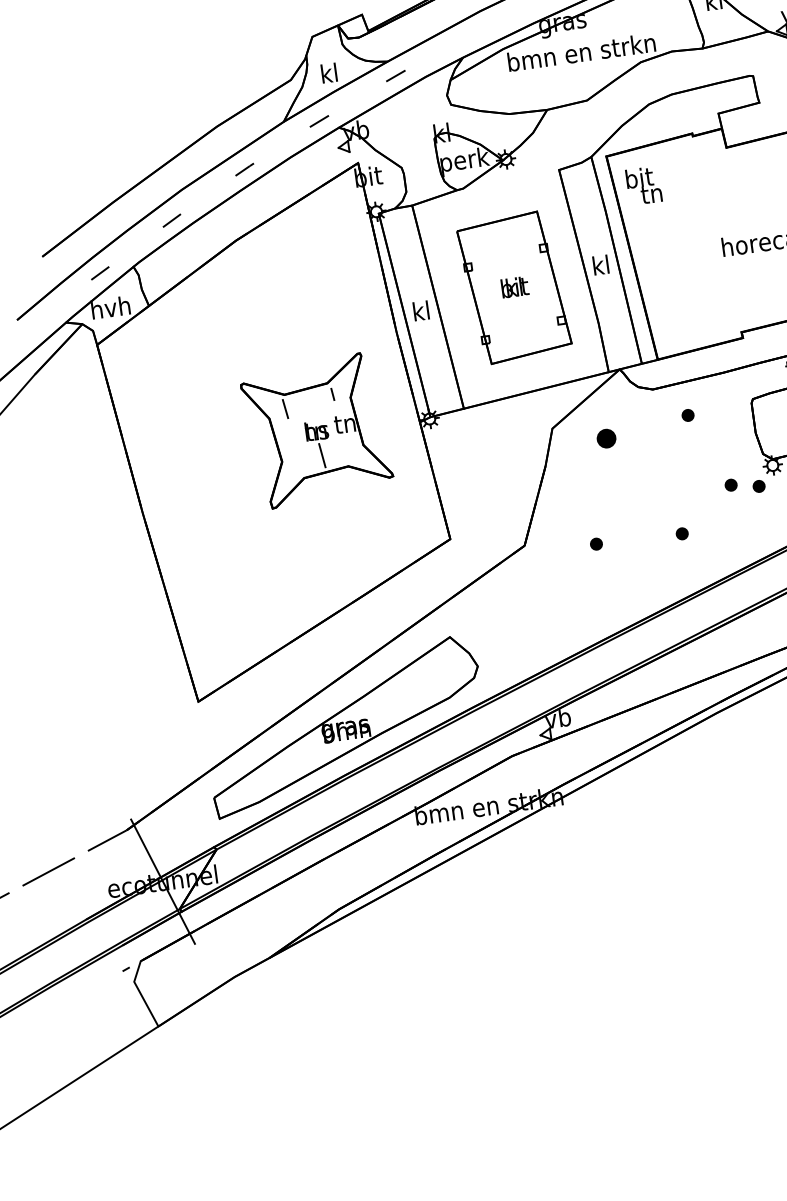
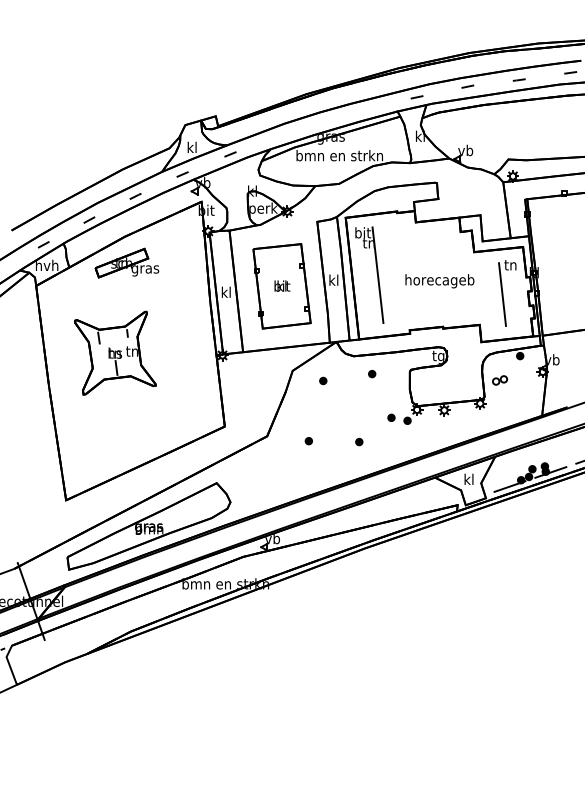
line: (673, 246) -> (377, 275), added
part: (244, 283) -> (126, 262), added
part: (316, 429) -> (115, 352), moved
part: (606, 437) -> (323, 380), size x0.62

